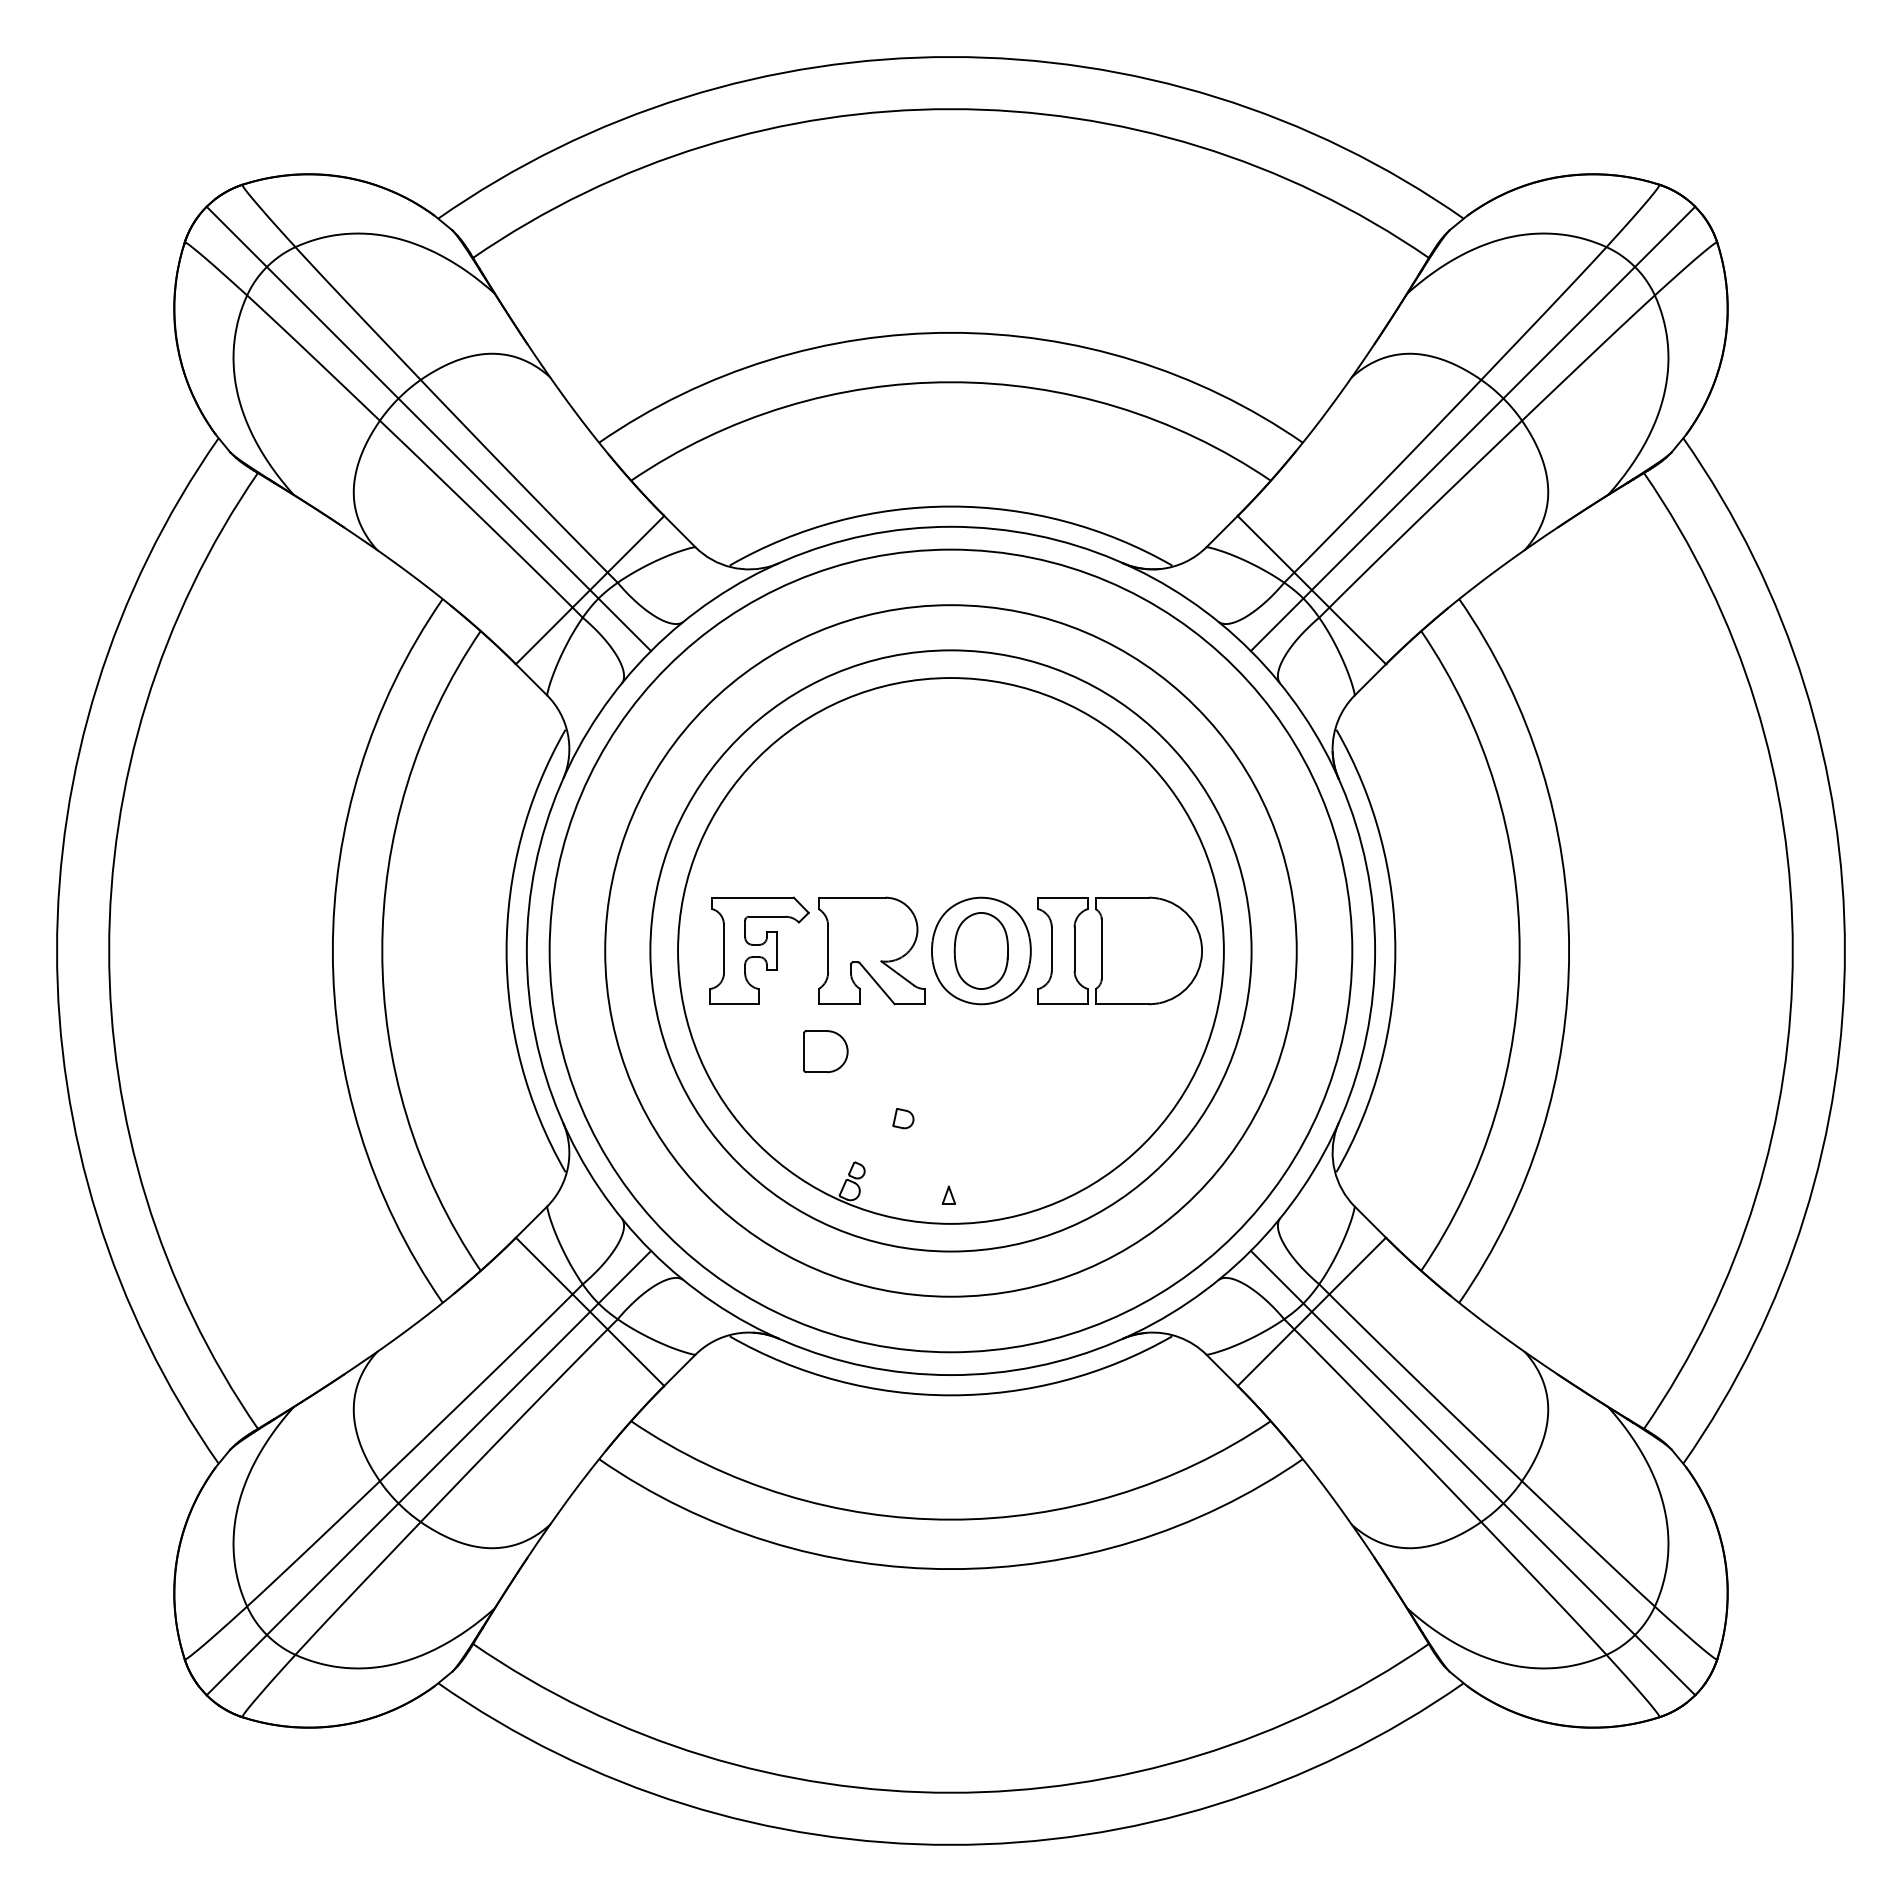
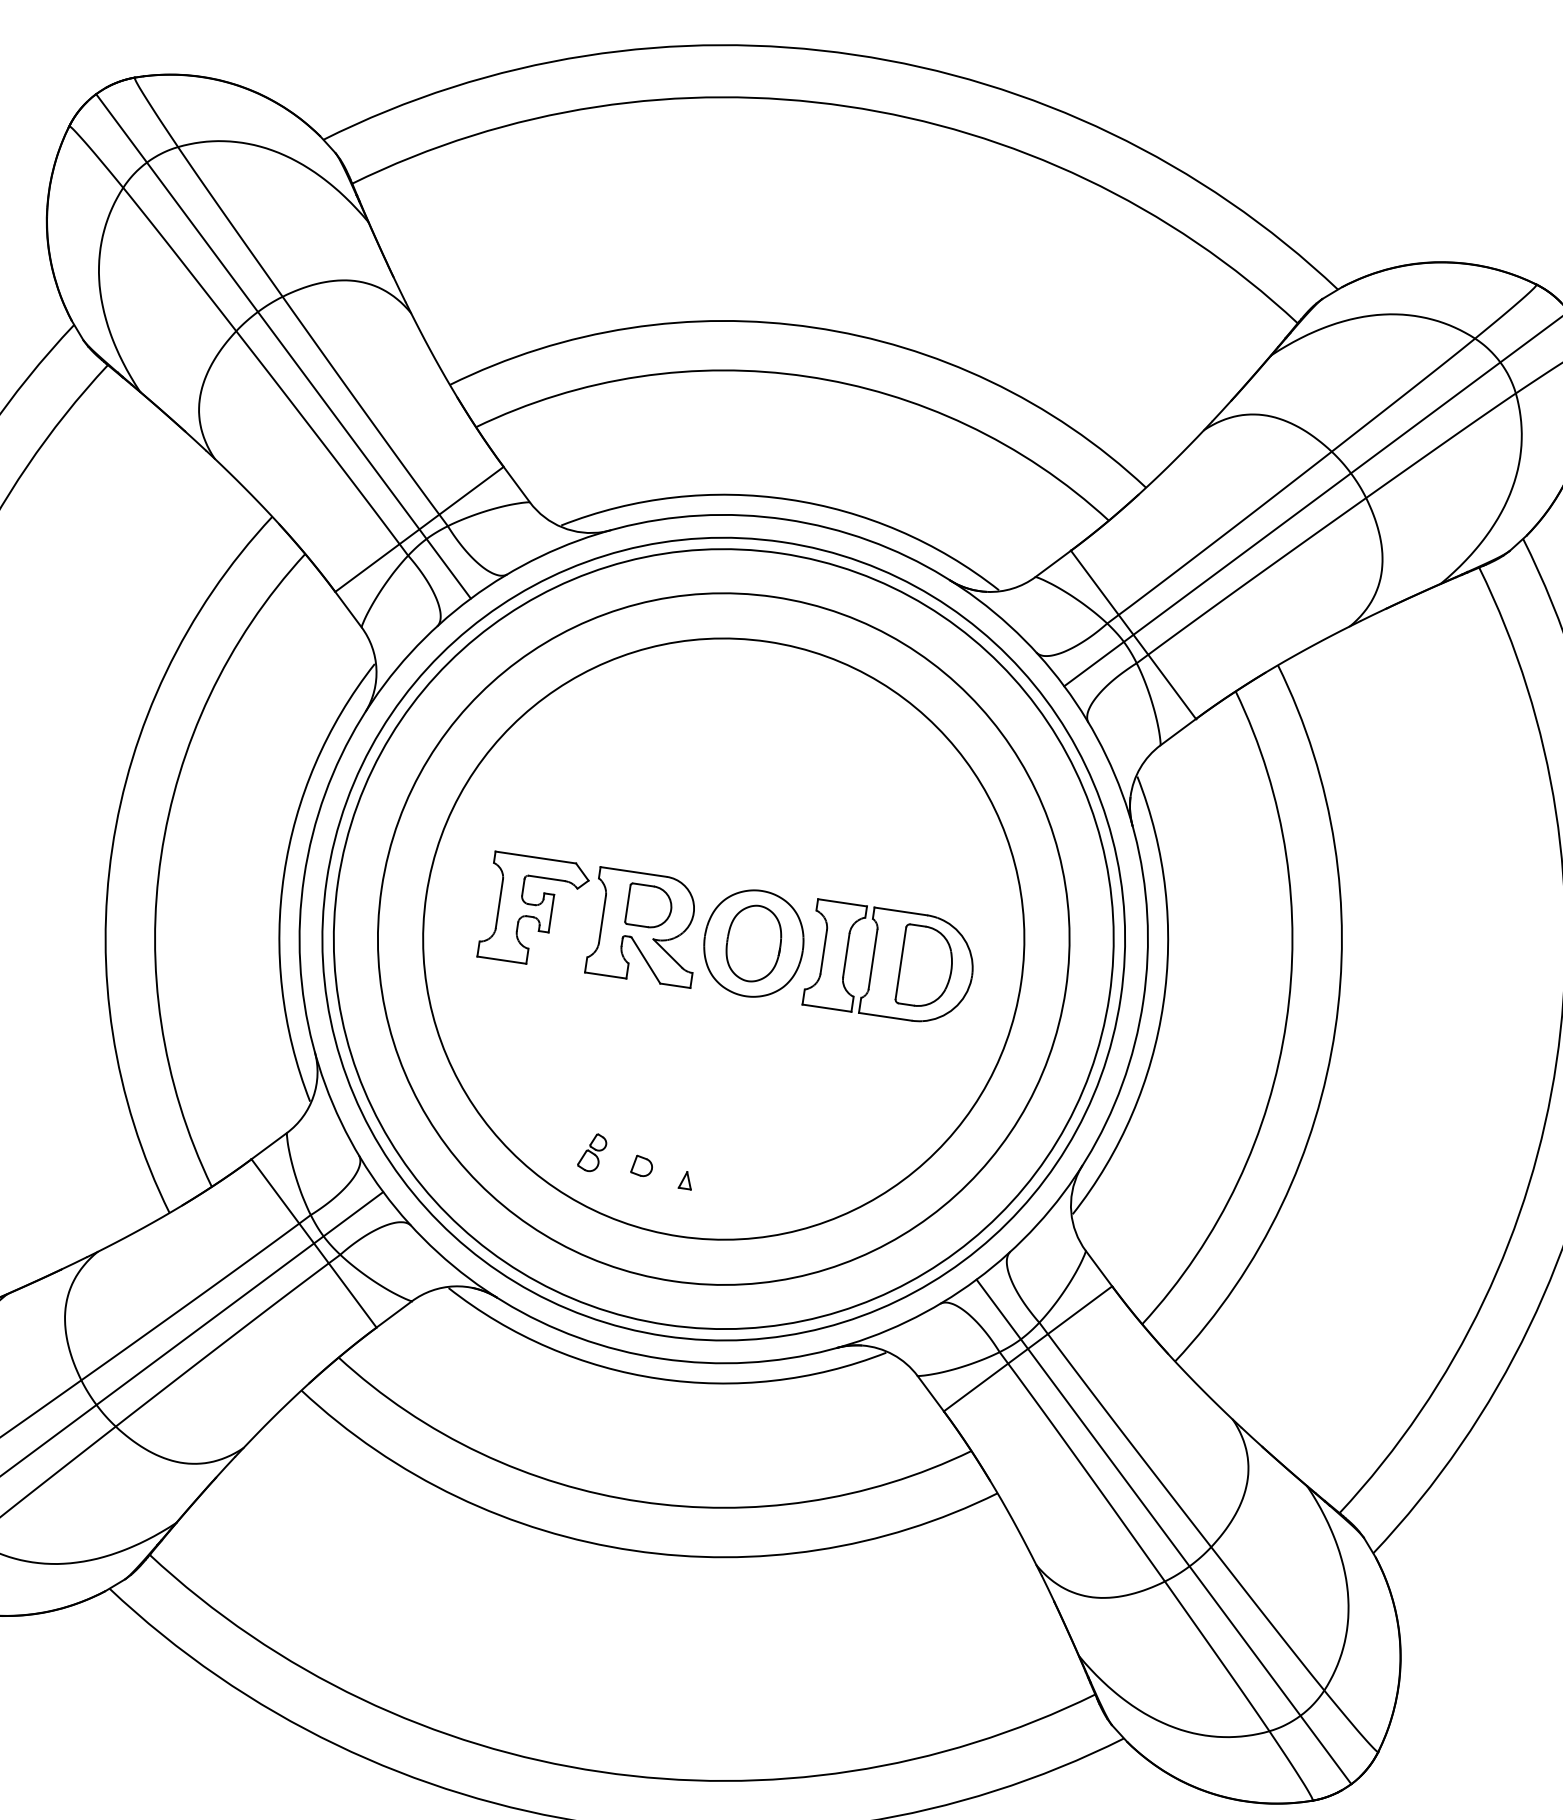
part: (1154, 948) -> (925, 966), added
circle: (950, 950) -> (723, 938), size x1.43
part: (825, 1051) -> (649, 906), moved
part: (903, 1118) -> (642, 1166), moved

